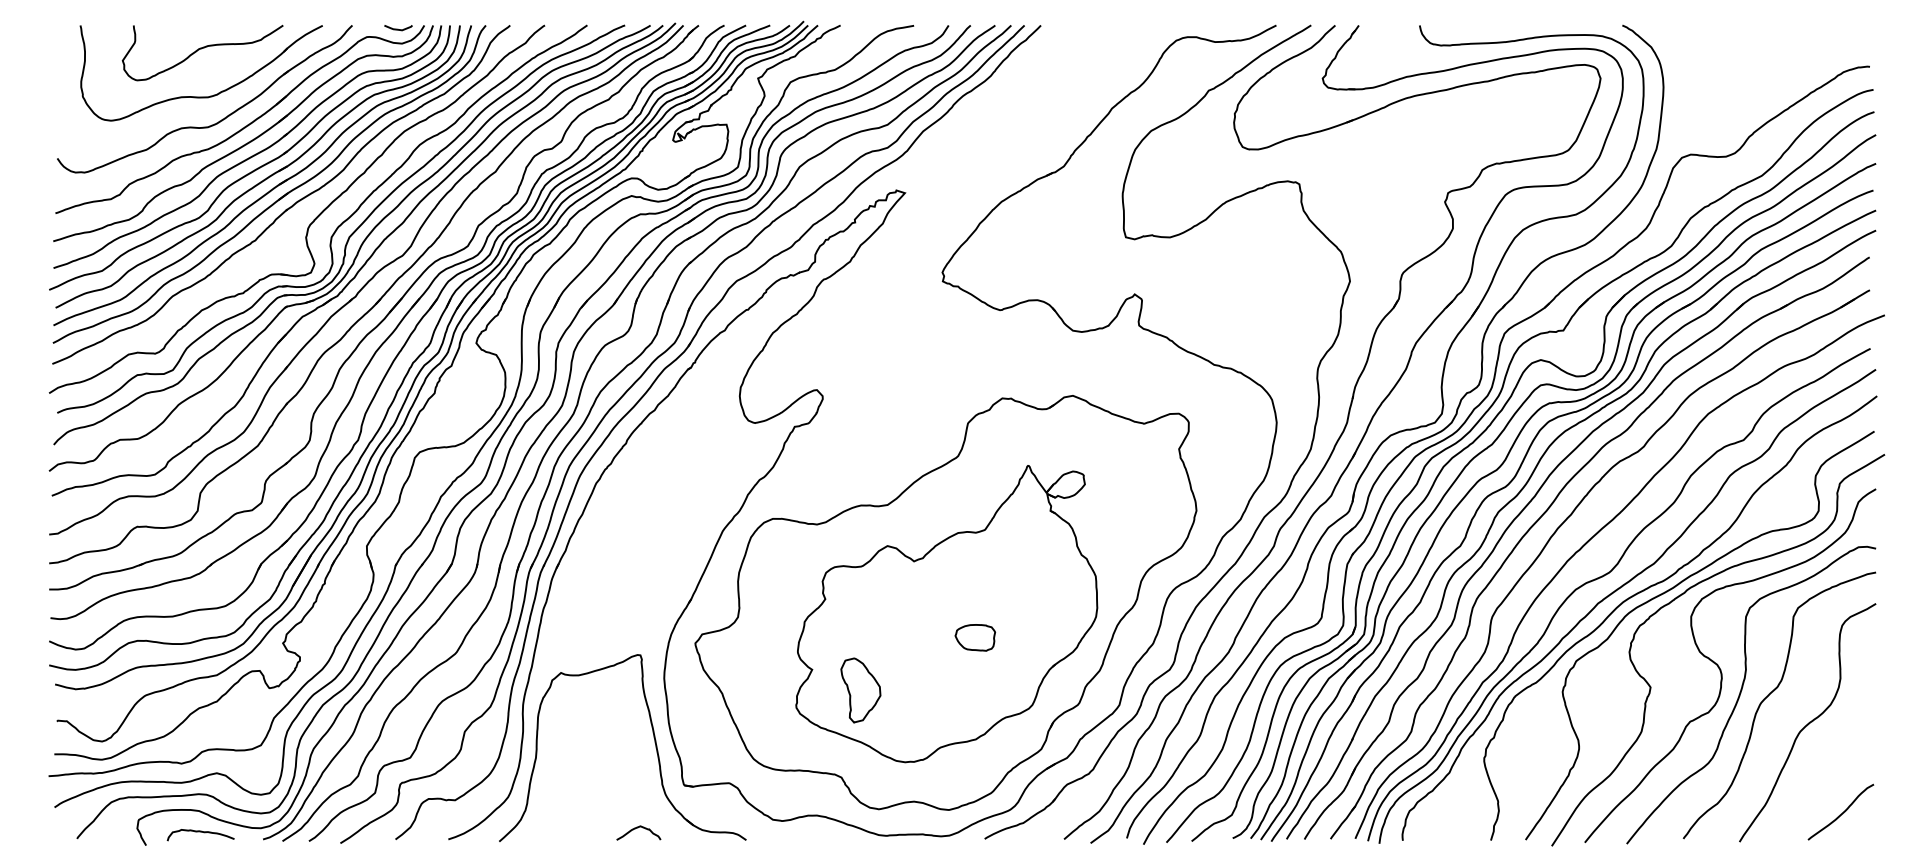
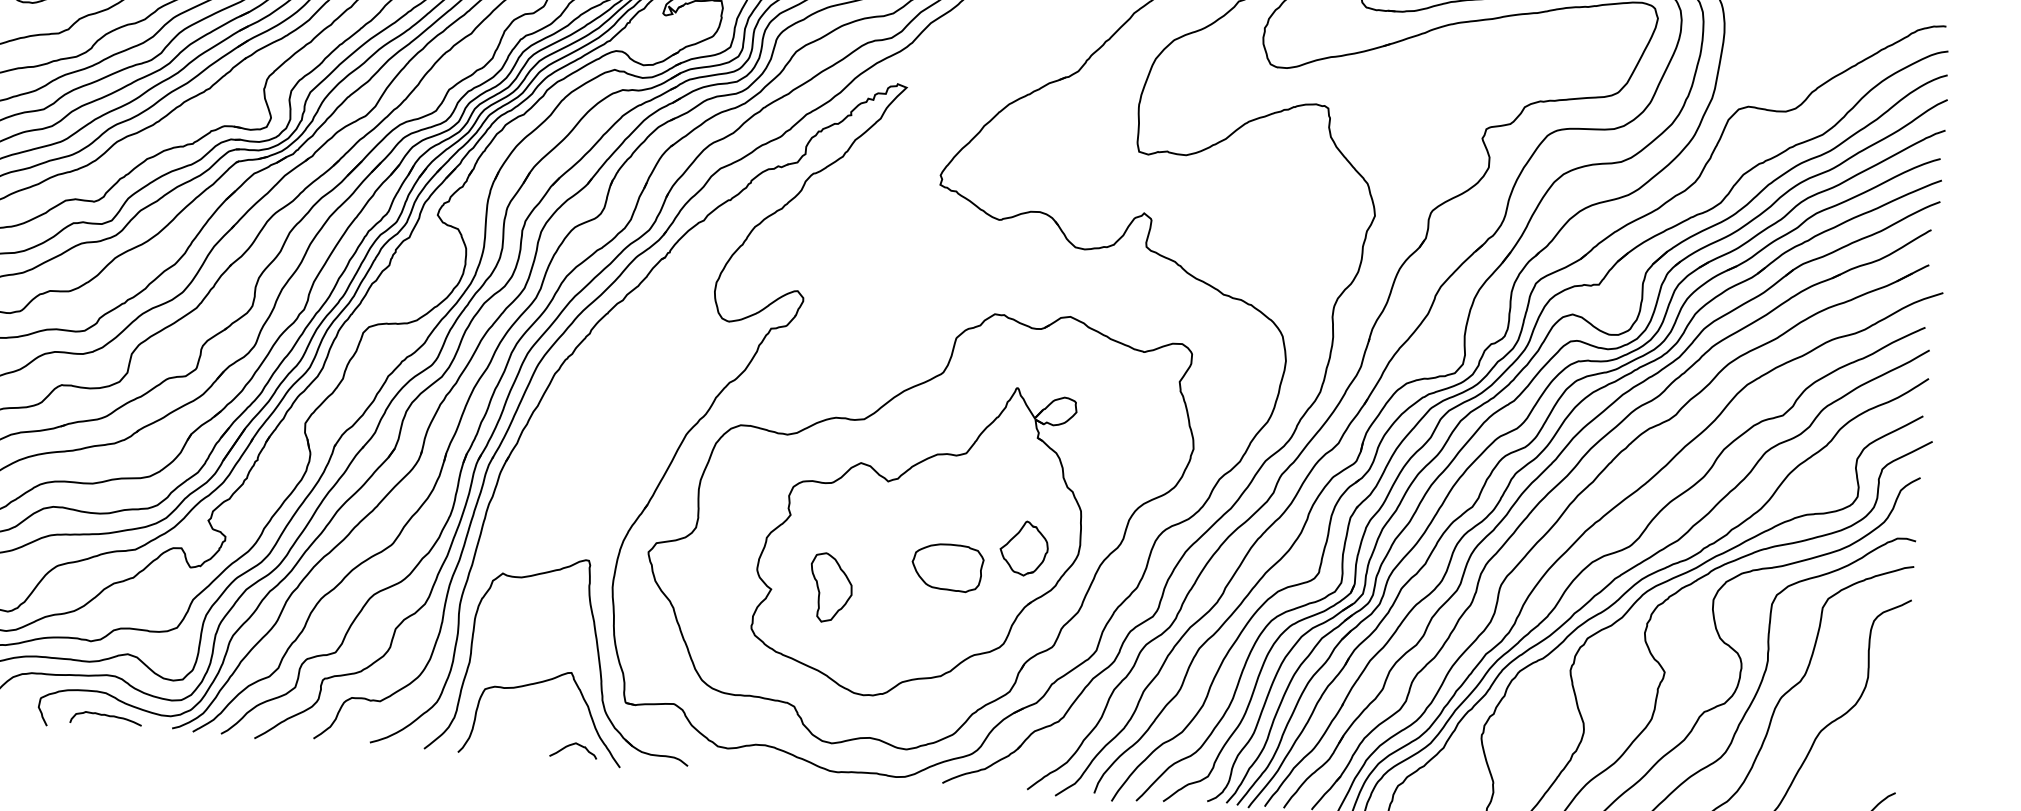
part: (1045, 614) -> (1024, 548), added
part: (975, 637) -> (947, 567), size x1.67
part: (860, 690) -> (830, 587), moved
curve: (598, 774) -> (535, 684), added

